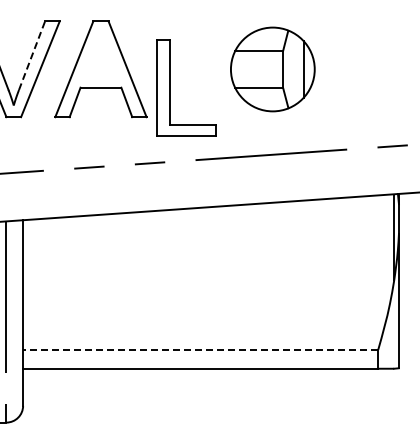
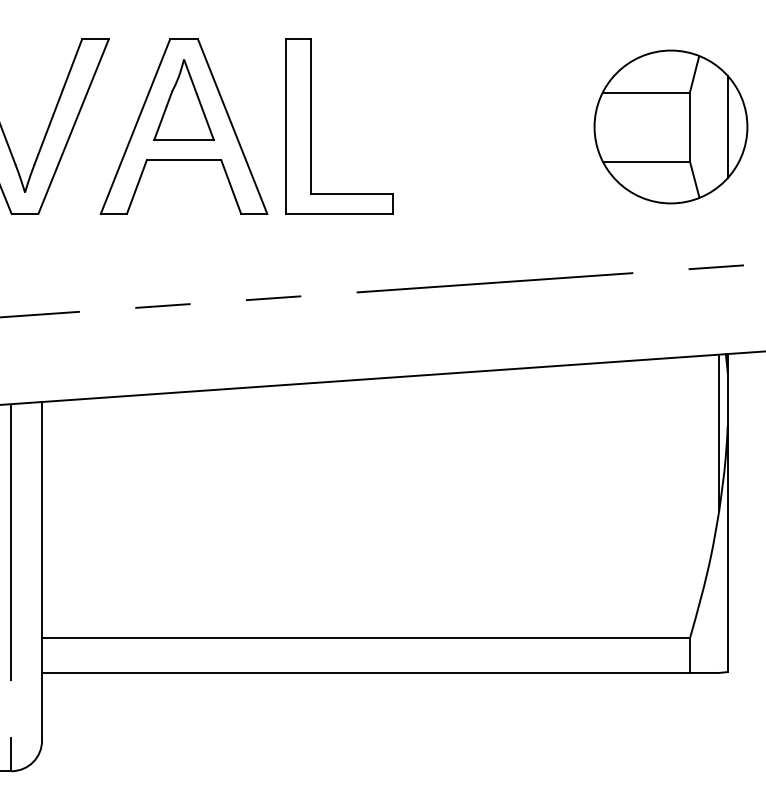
part: (100, 54) -> (183, 99), added
line: (32, 55) -> (59, 101), dashed -> solid
part: (272, 69) -> (670, 127), moved
part: (170, 87) -> (310, 125), moved
line: (200, 349) -> (365, 637), dashed -> solid

